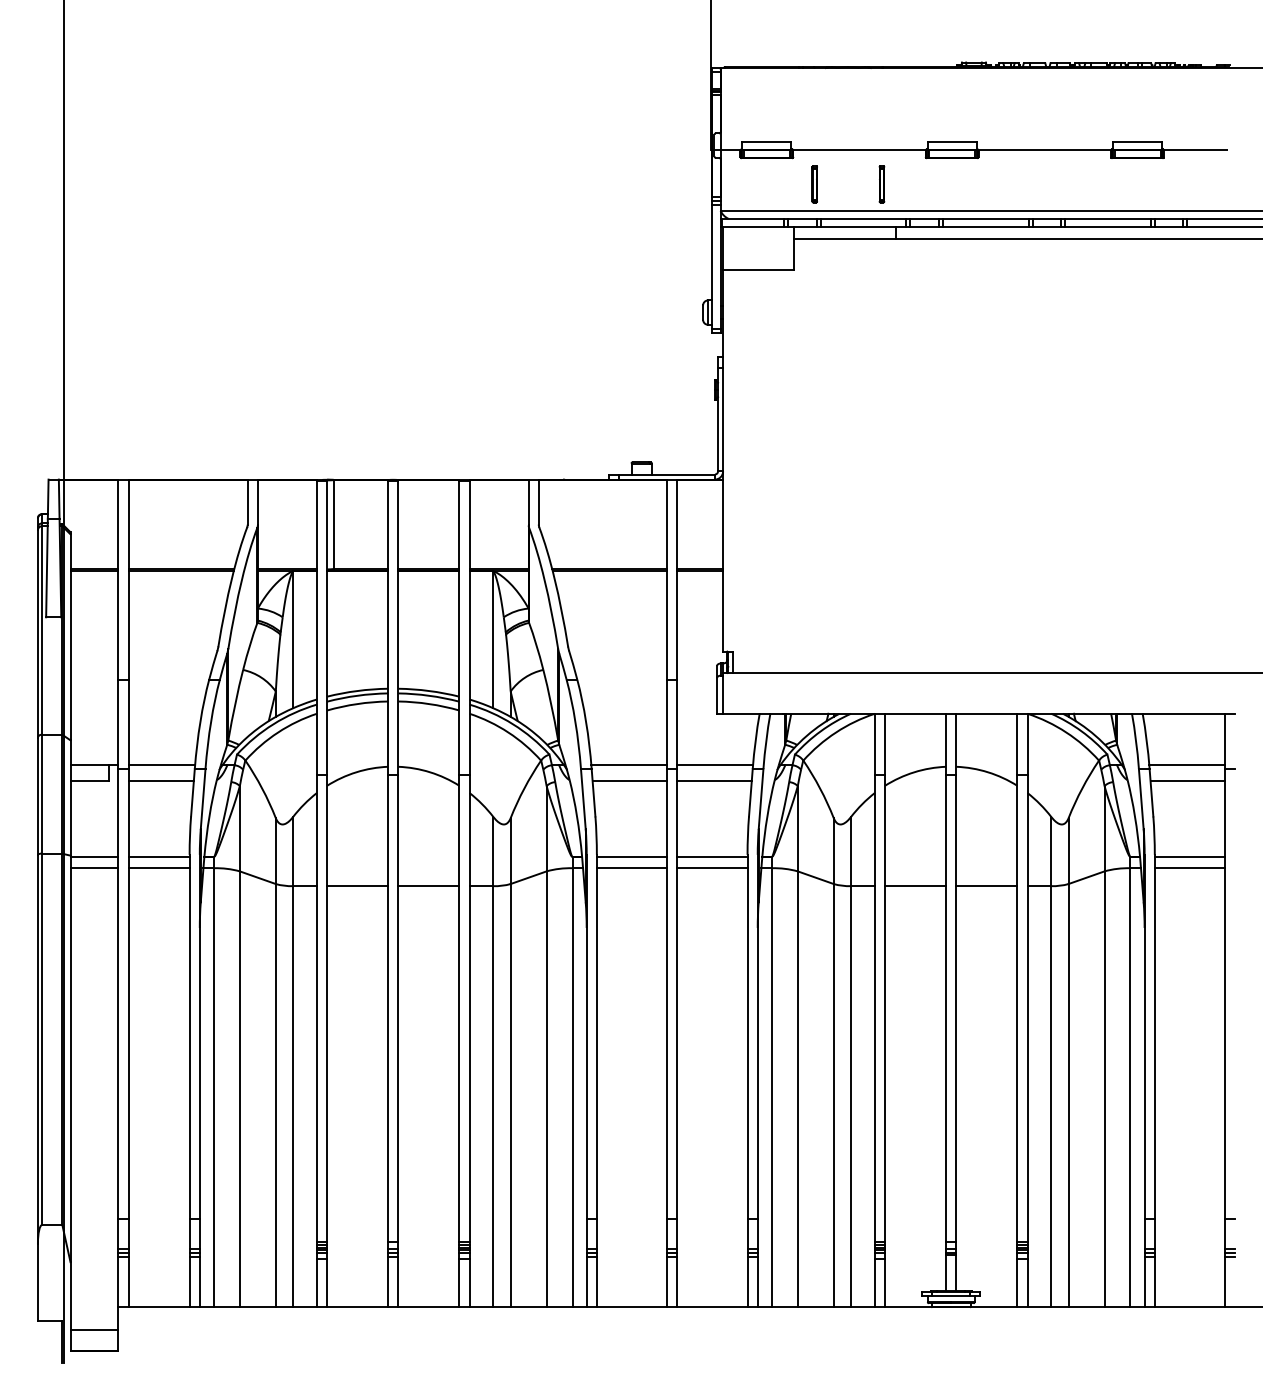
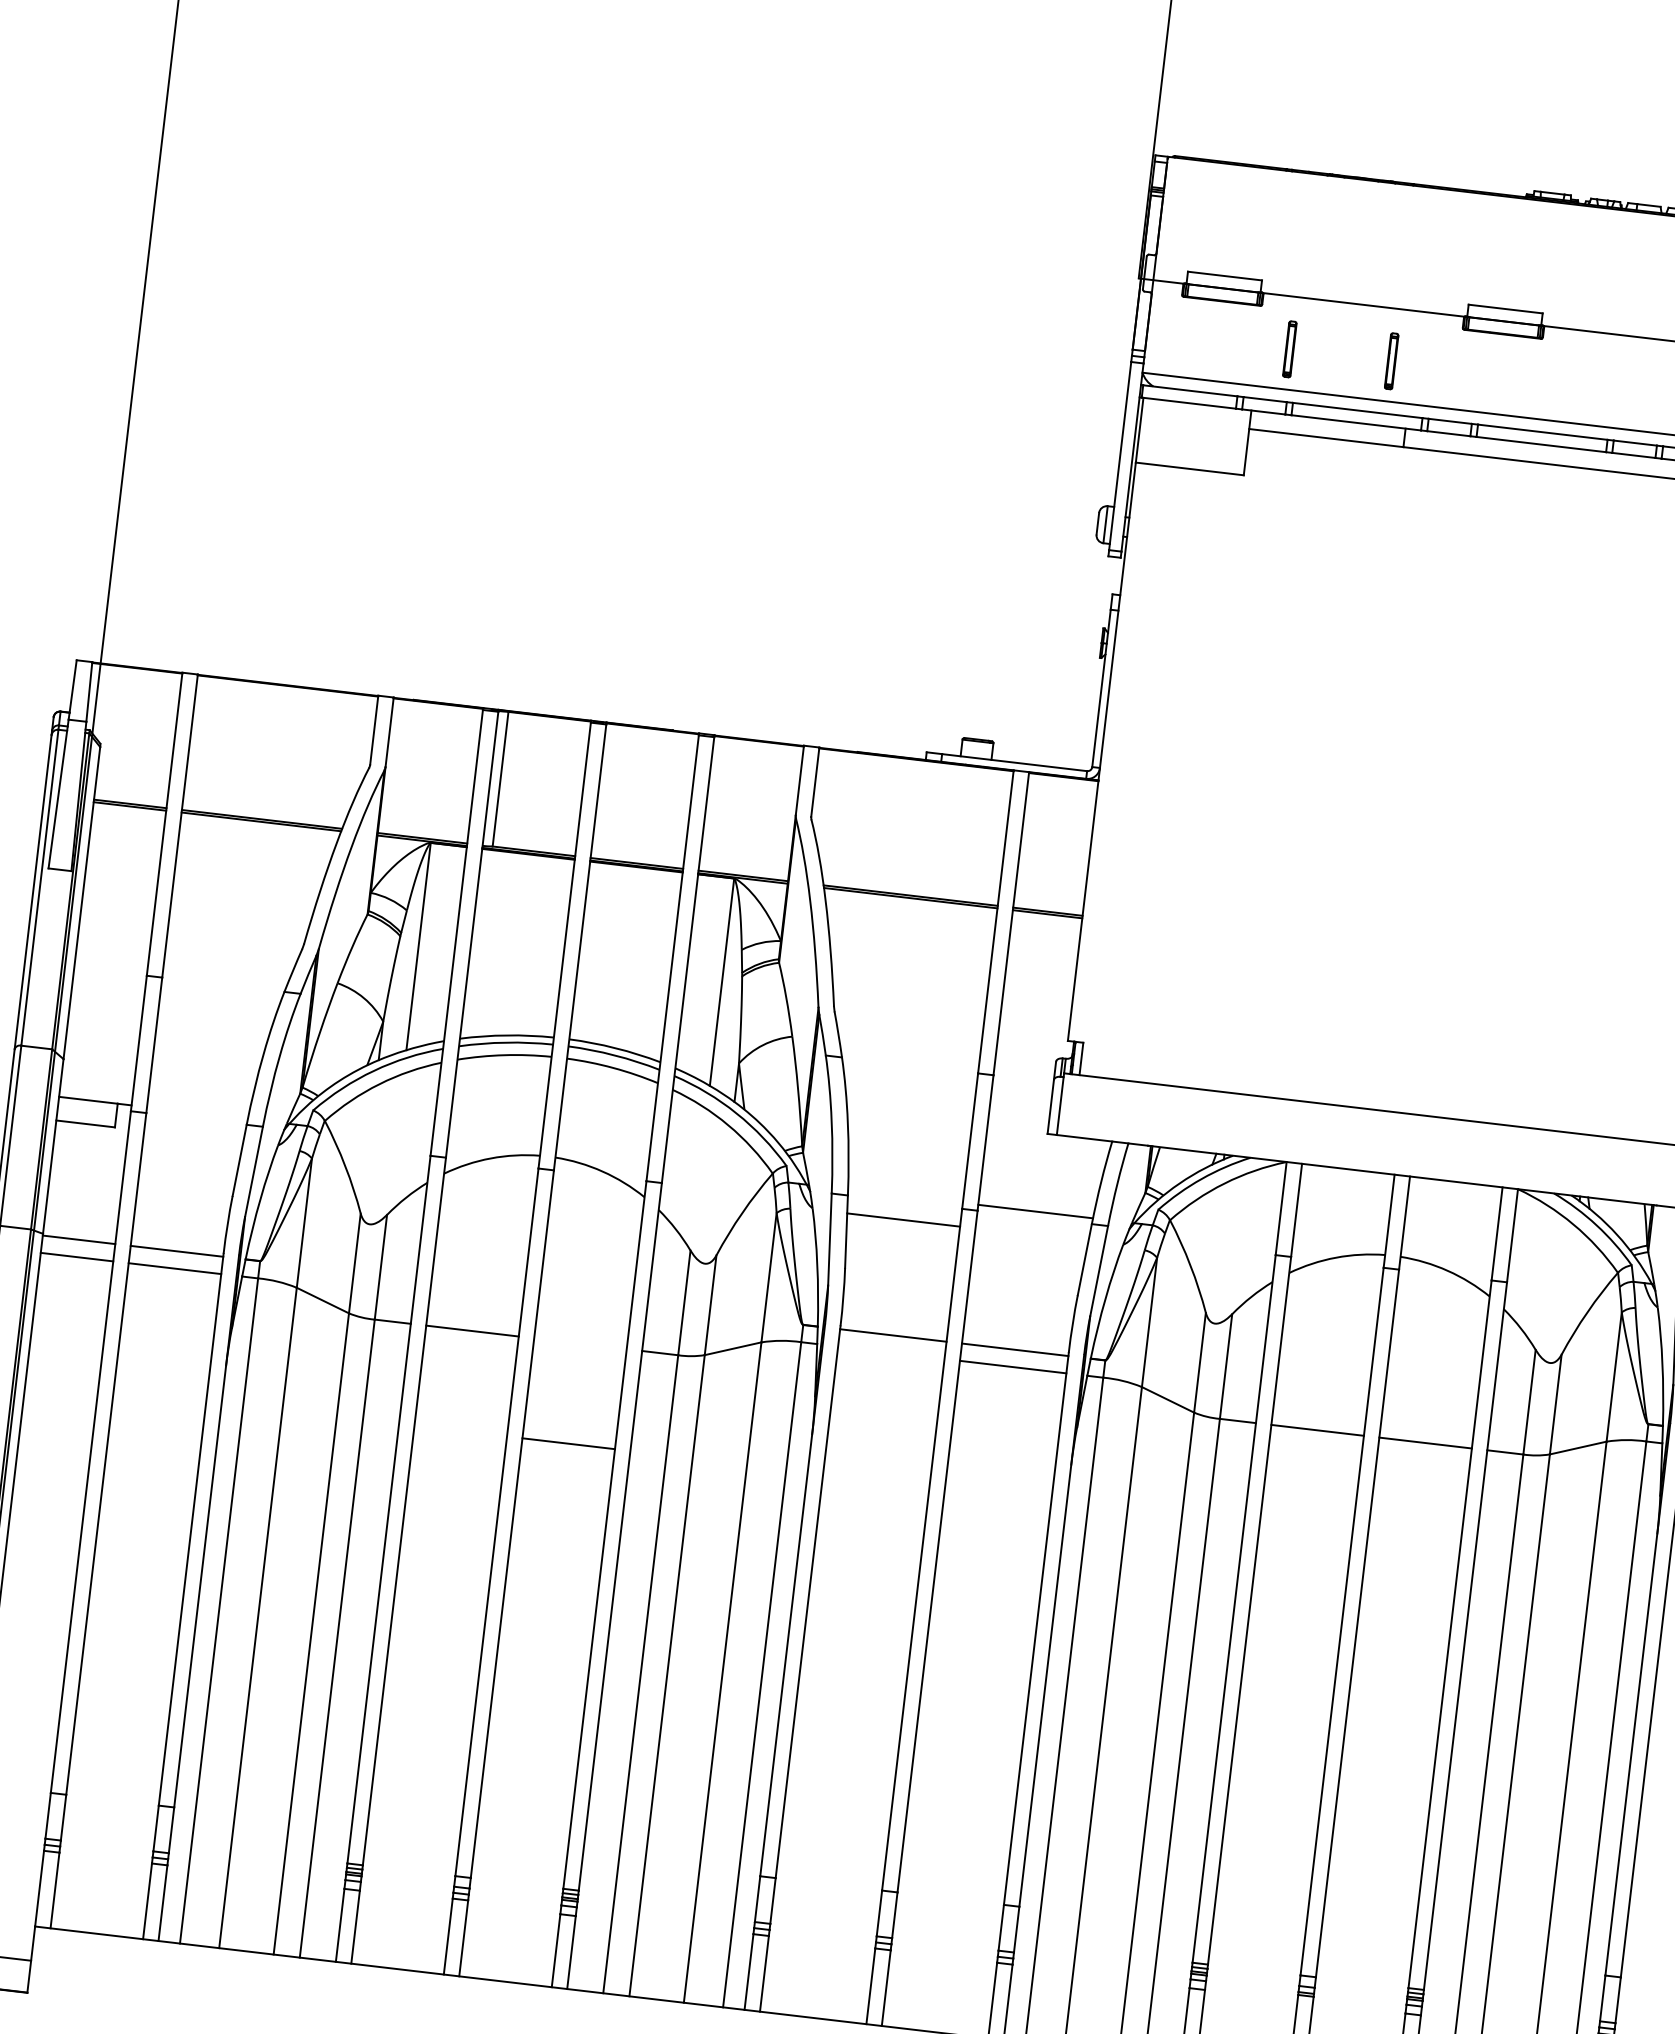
line: (161, 765) -> (196, 1113), removed
line: (629, 765) -> (905, 1196), removed
line: (160, 780) -> (192, 1135), removed
line: (714, 780) -> (1031, 1234), removed
line: (631, 868) -> (890, 1353), removed
line: (428, 886) -> (568, 1444), moved

